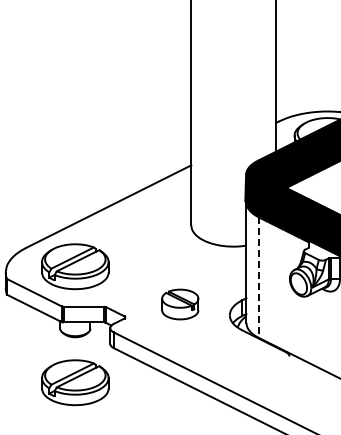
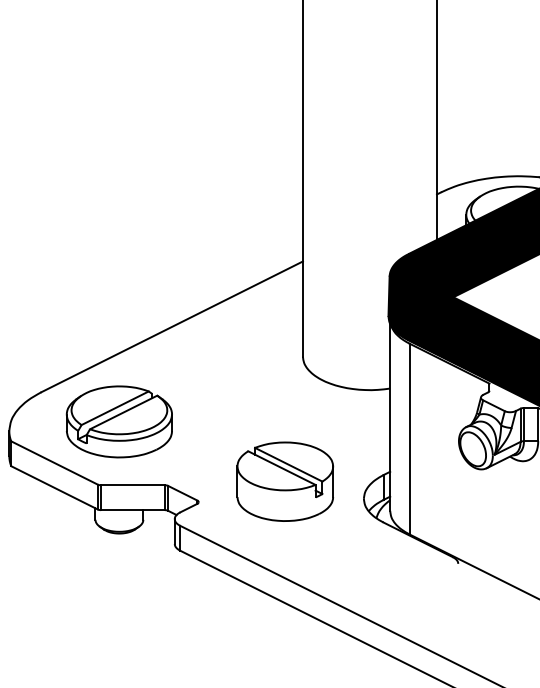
line: (258, 278) -> (409, 440), dashed -> solid
part: (180, 304) -> (285, 481), size x1.67
part: (75, 382) -> (119, 605), removed

